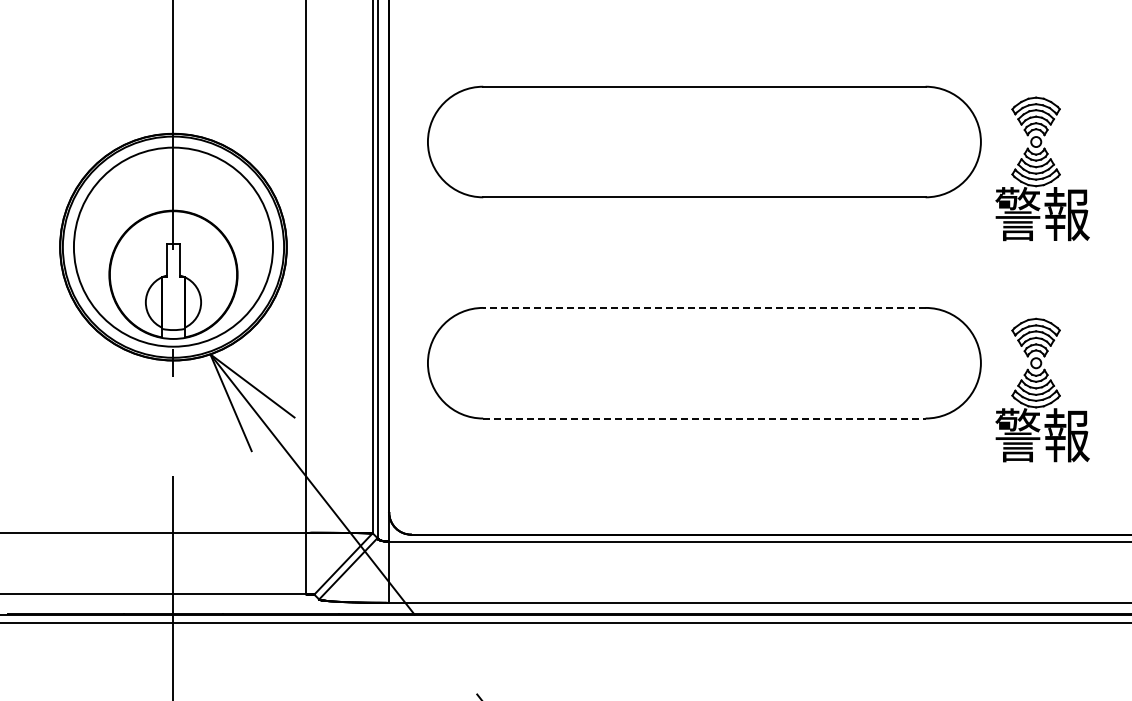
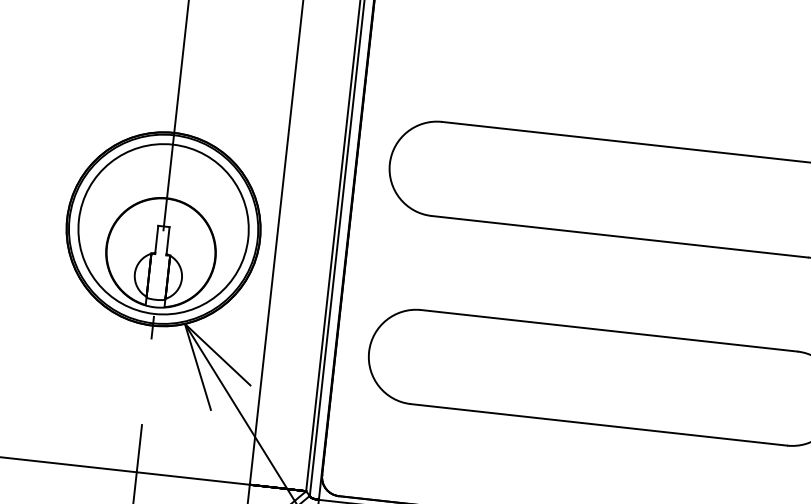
line: (703, 307) -> (608, 330), dashed -> solid
line: (704, 418) -> (599, 424), dashed -> solid

